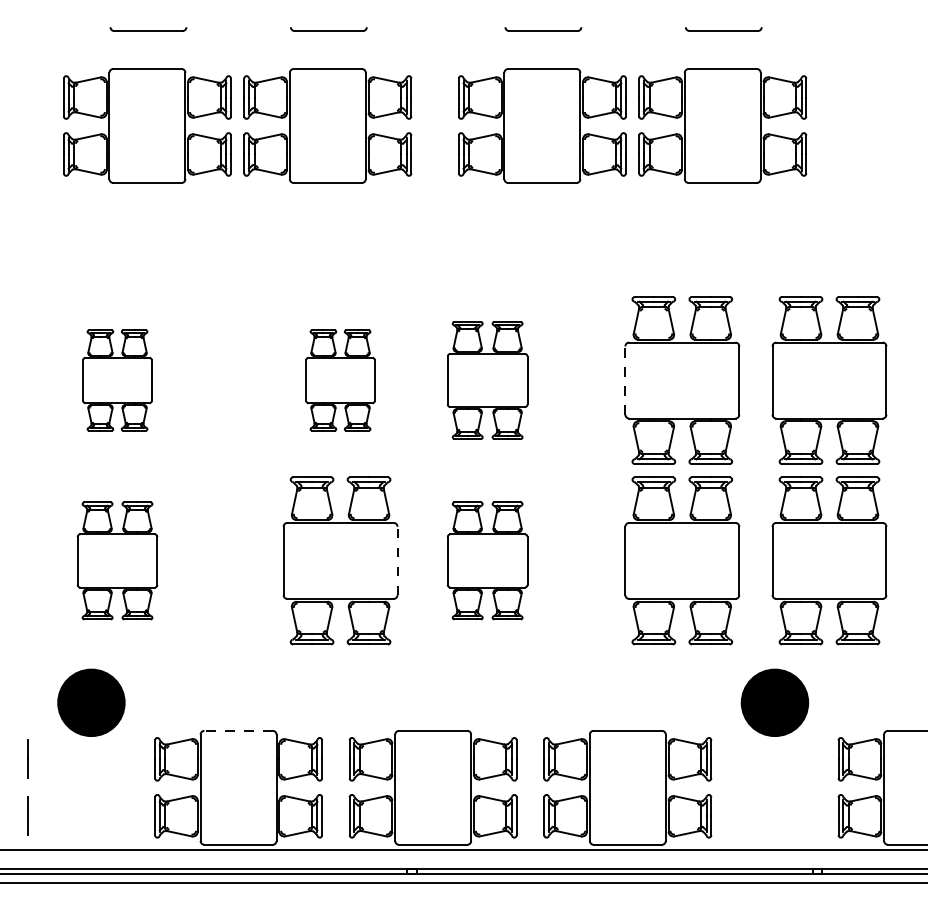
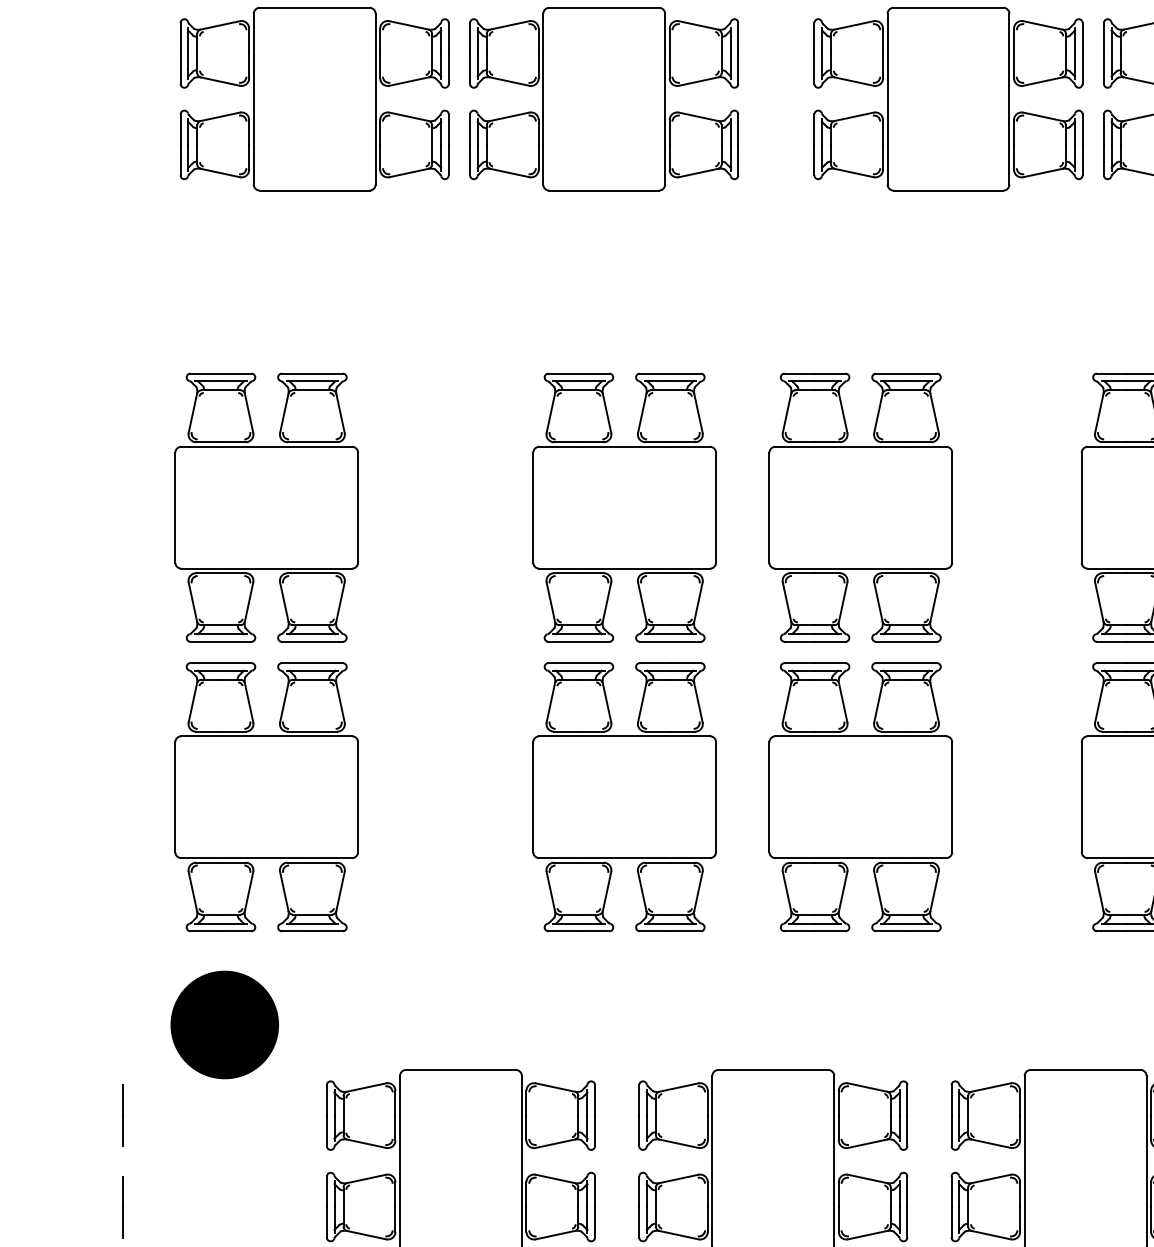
part: (117, 380) -> (266, 507), size x1.67
part: (340, 380) -> (624, 507), size x1.67
part: (487, 380) -> (860, 507), size x1.43
line: (625, 380) -> (1081, 507), dashed -> solid
part: (117, 560) -> (266, 796), size x1.43
line: (397, 560) -> (716, 796), dashed -> solid
part: (487, 560) -> (860, 796), size x1.43
line: (238, 730) -> (460, 1069), dashed -> solid

